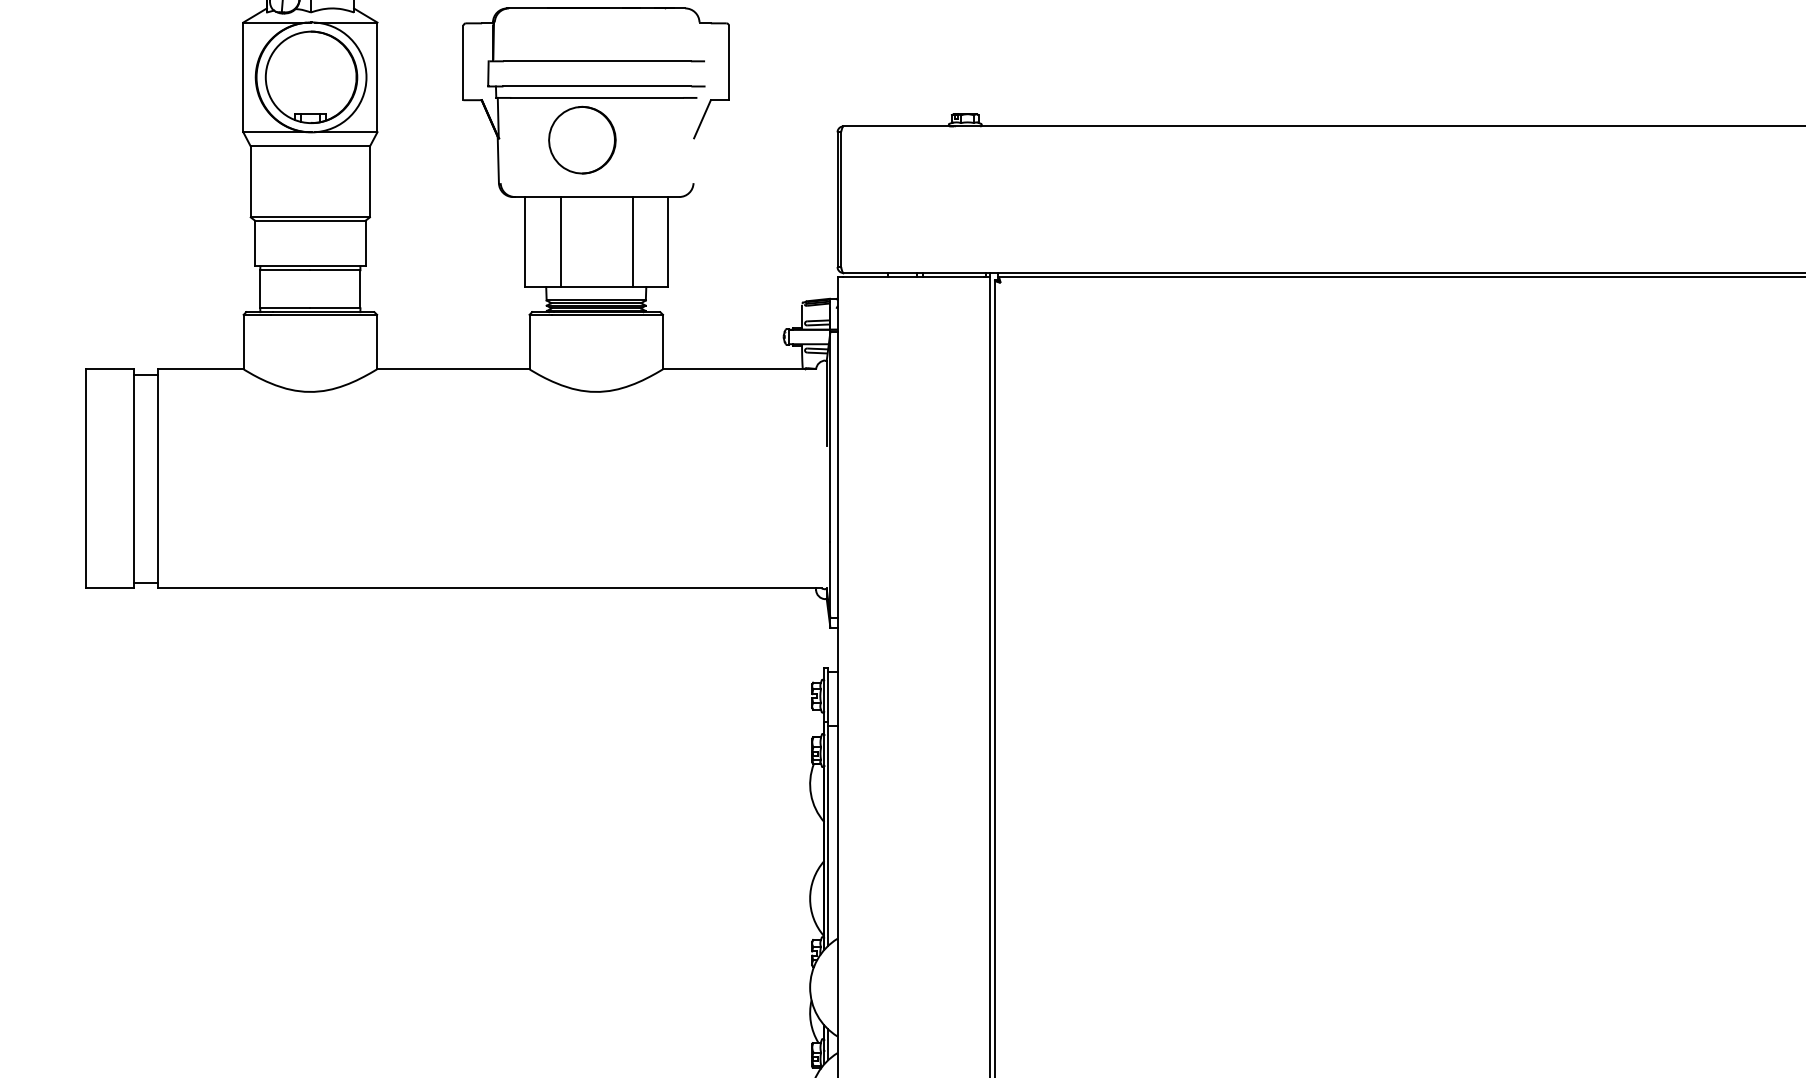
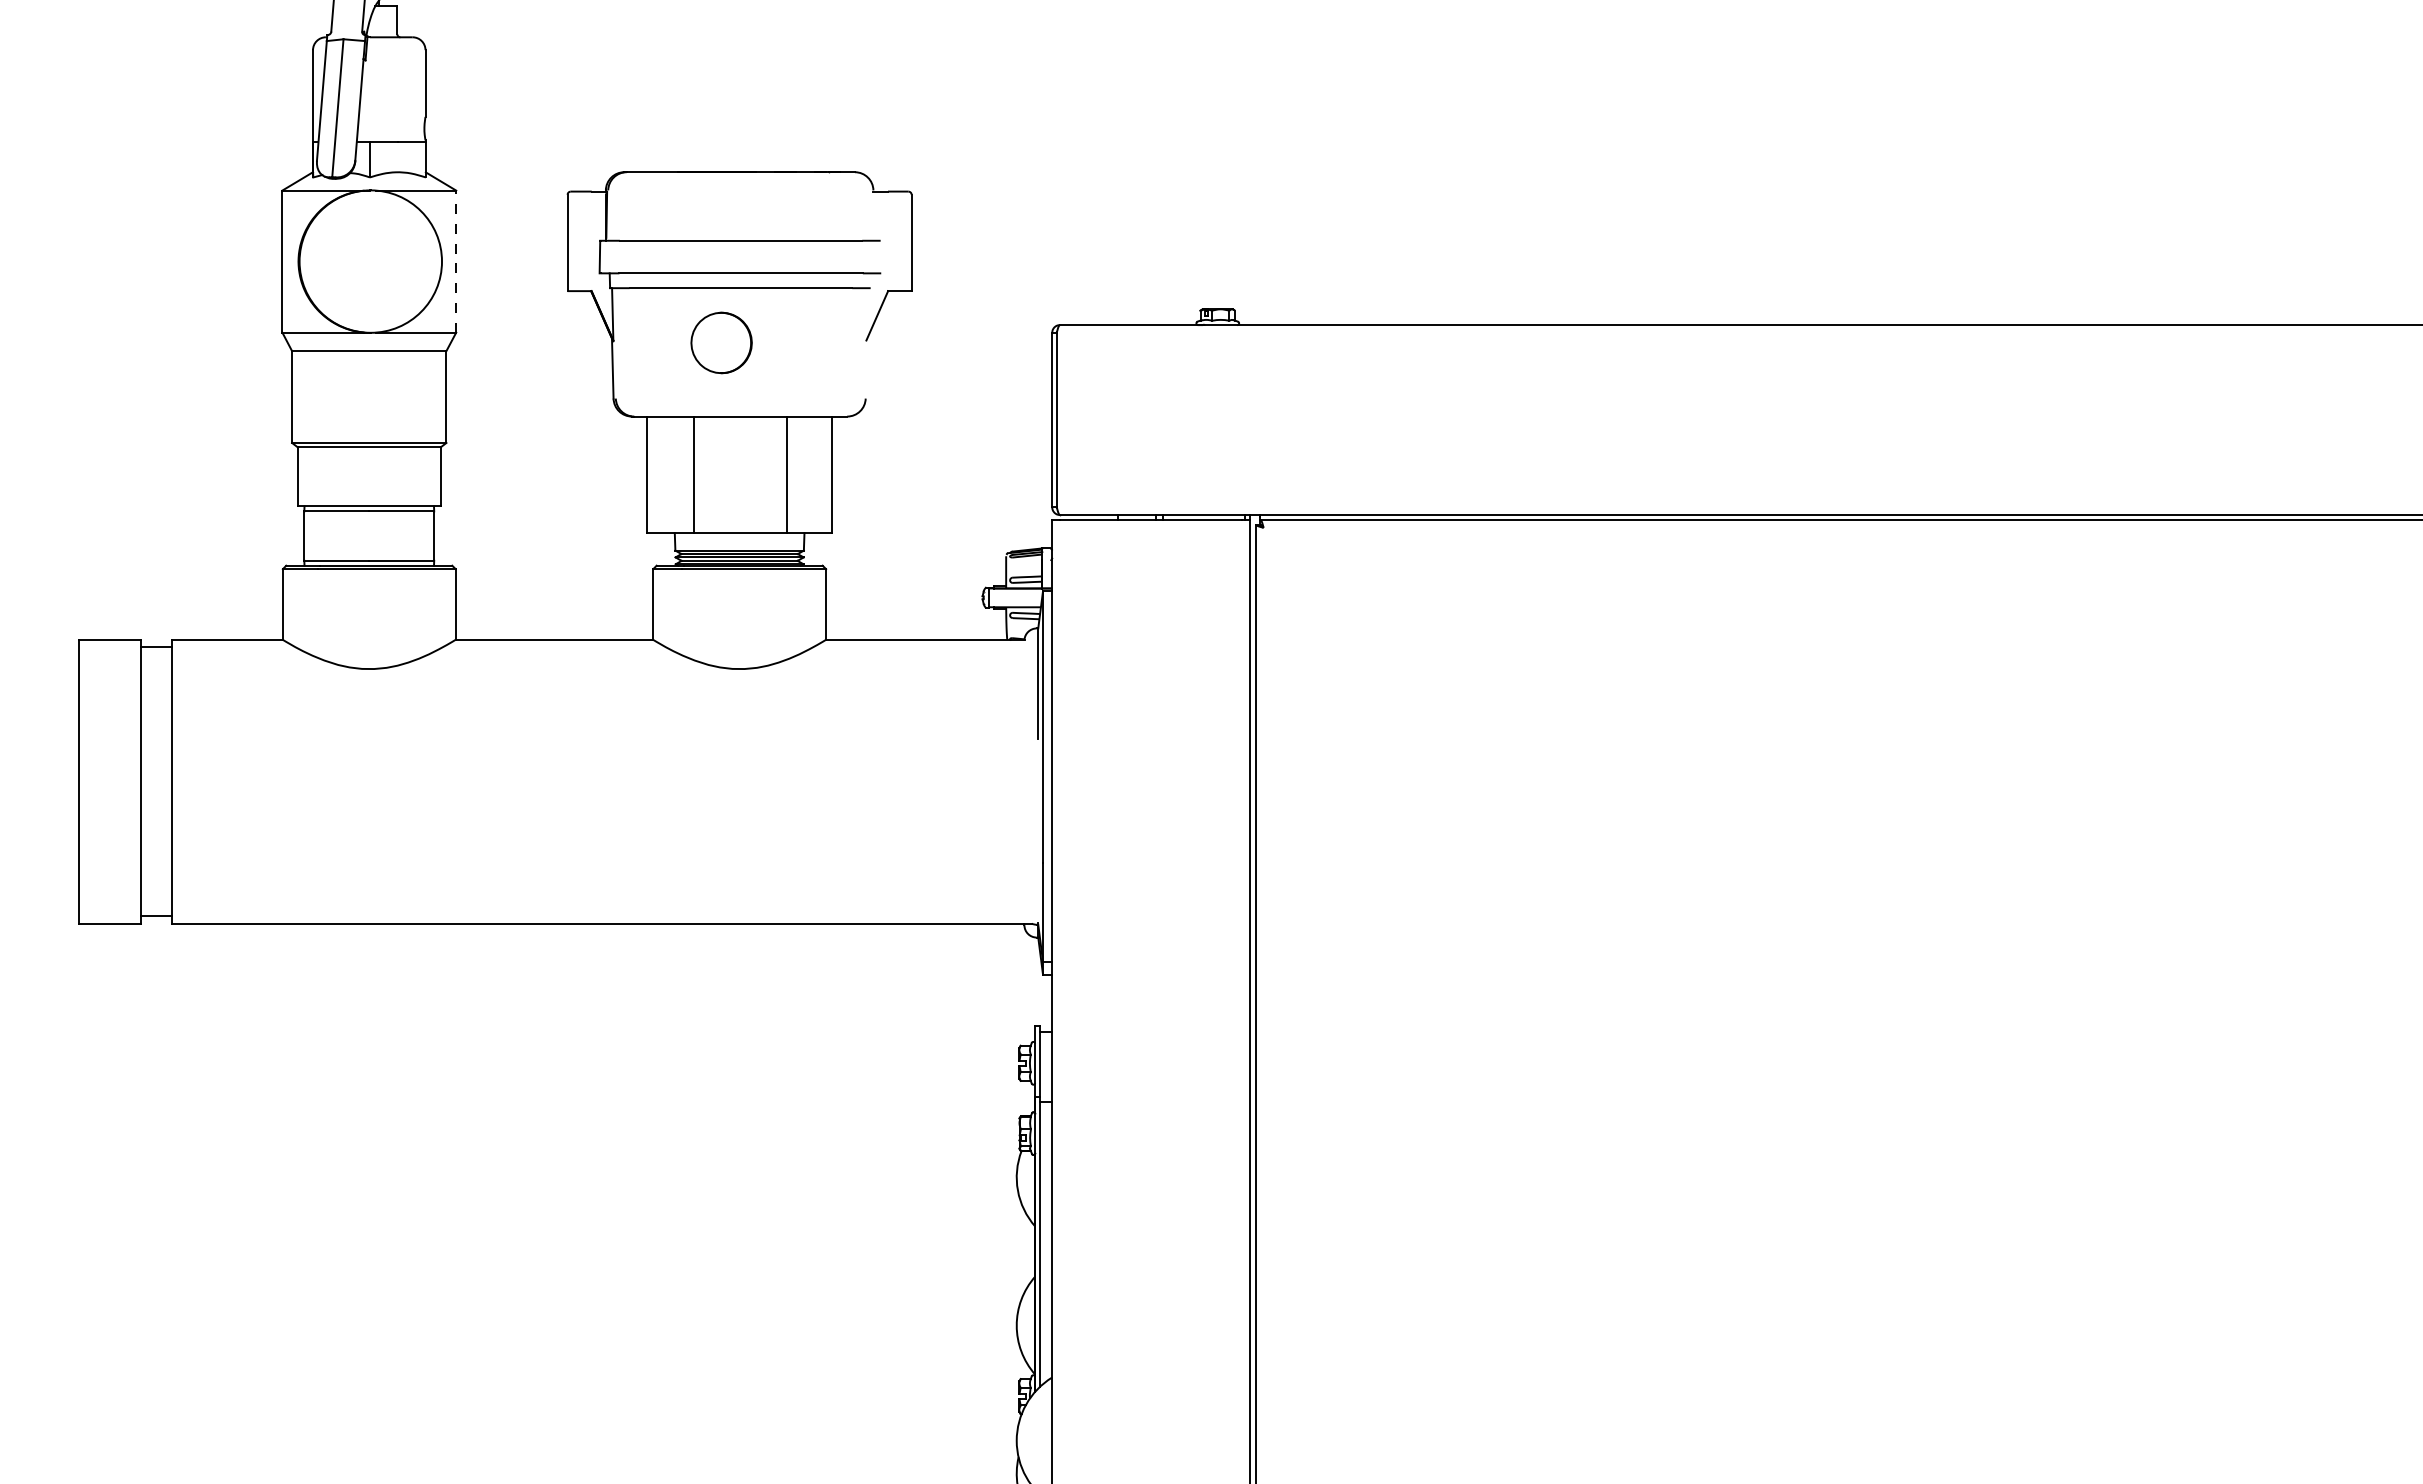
part: (311, 77) -> (370, 261), removed
line: (377, 77) -> (456, 261), solid -> dashed
part: (582, 139) -> (721, 342), size x0.7

